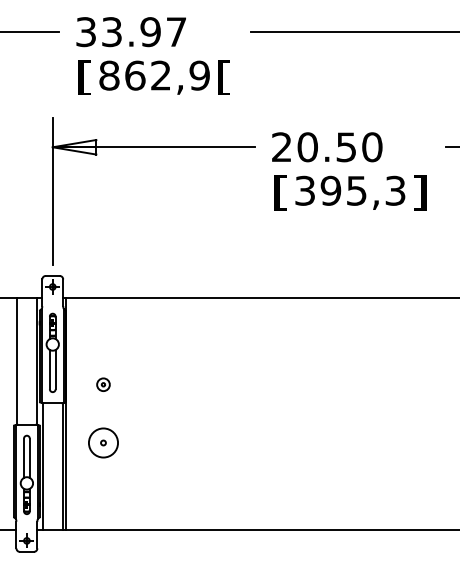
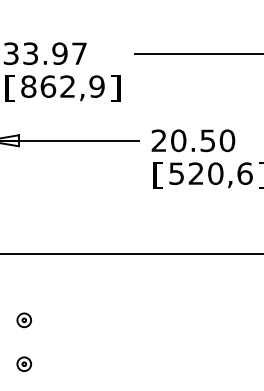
text: (224, 77) -> (115, 88), [ -> ]
text: (350, 190) -> (210, 173), 395,3 -> 520,6
part: (103, 384) -> (24, 320), size x1.43
circle: (103, 442) -> (24, 363), size x0.62

